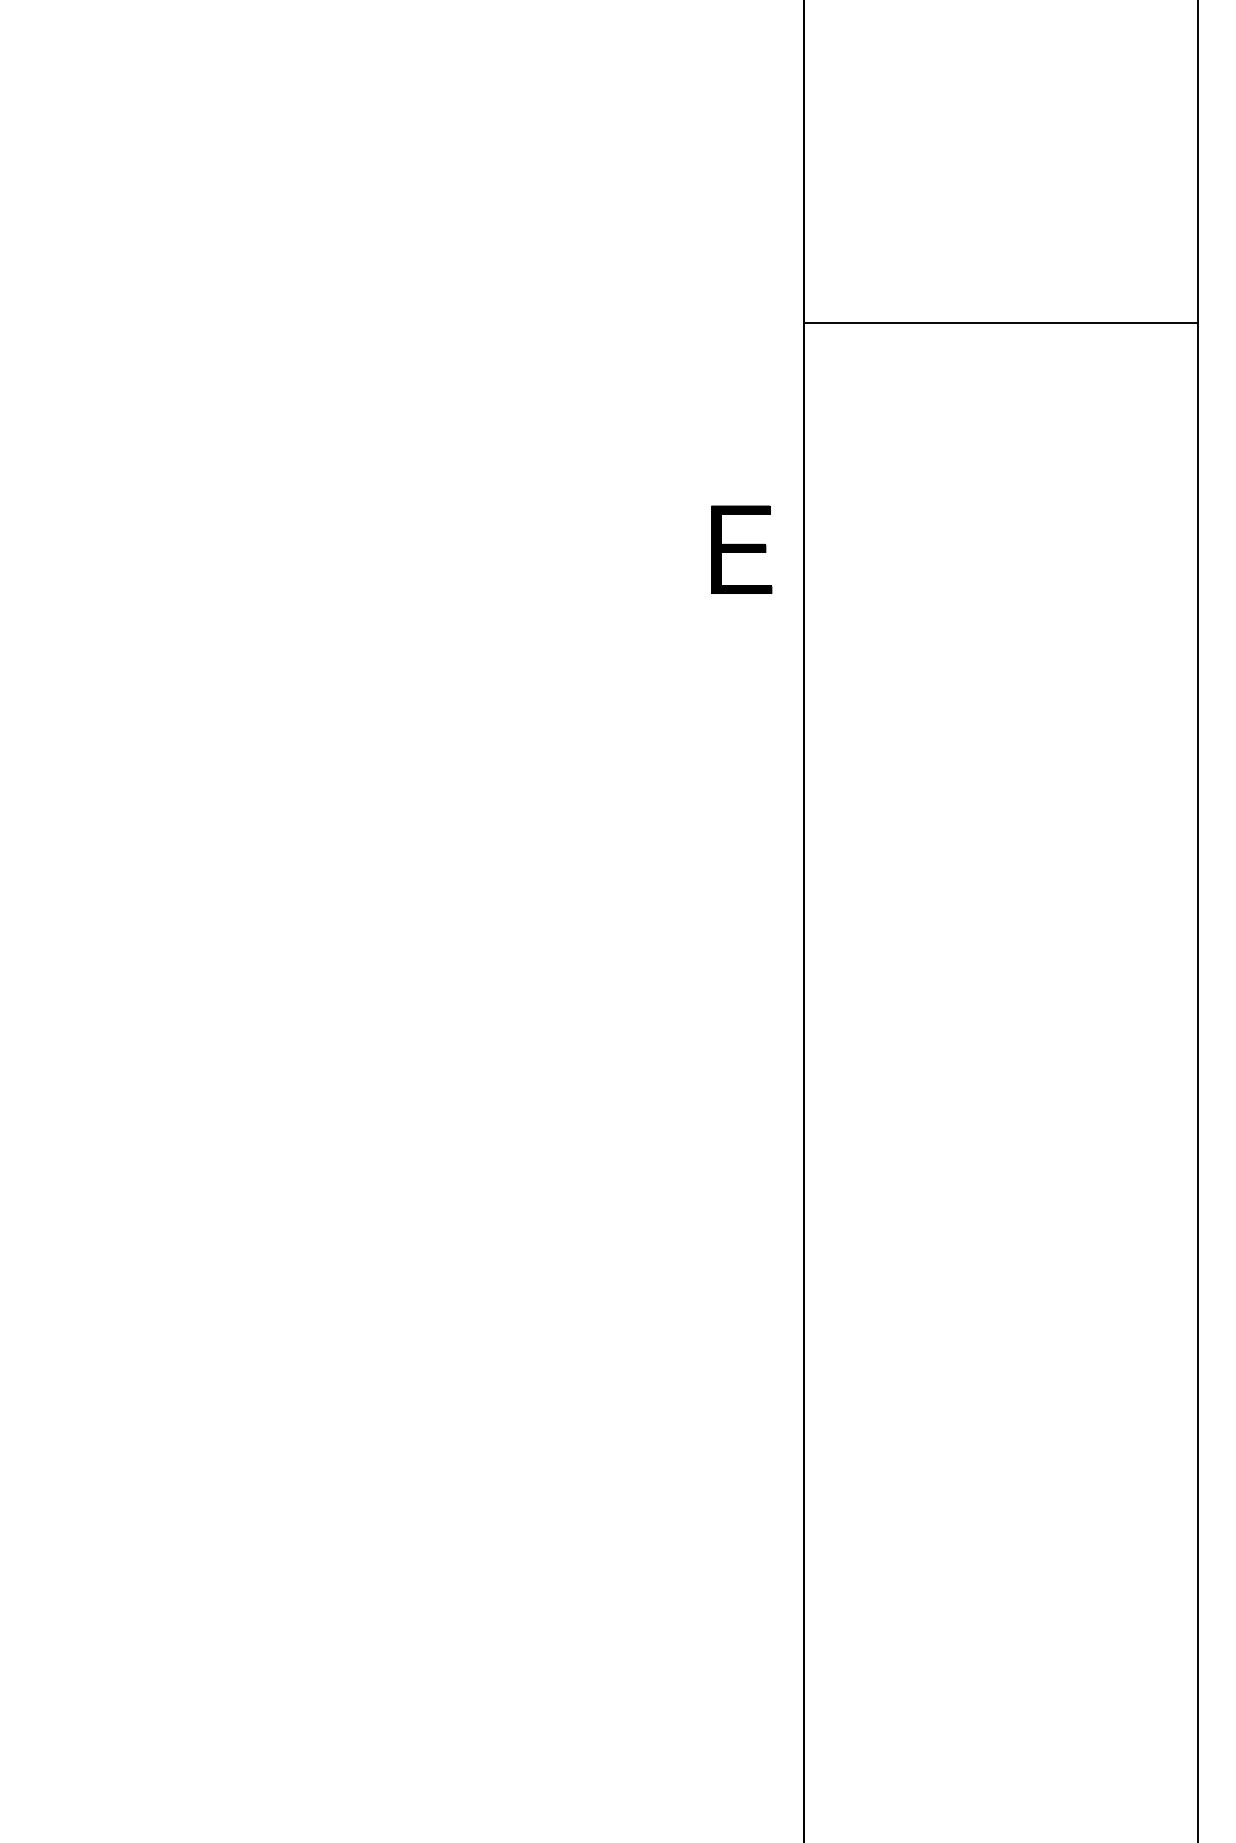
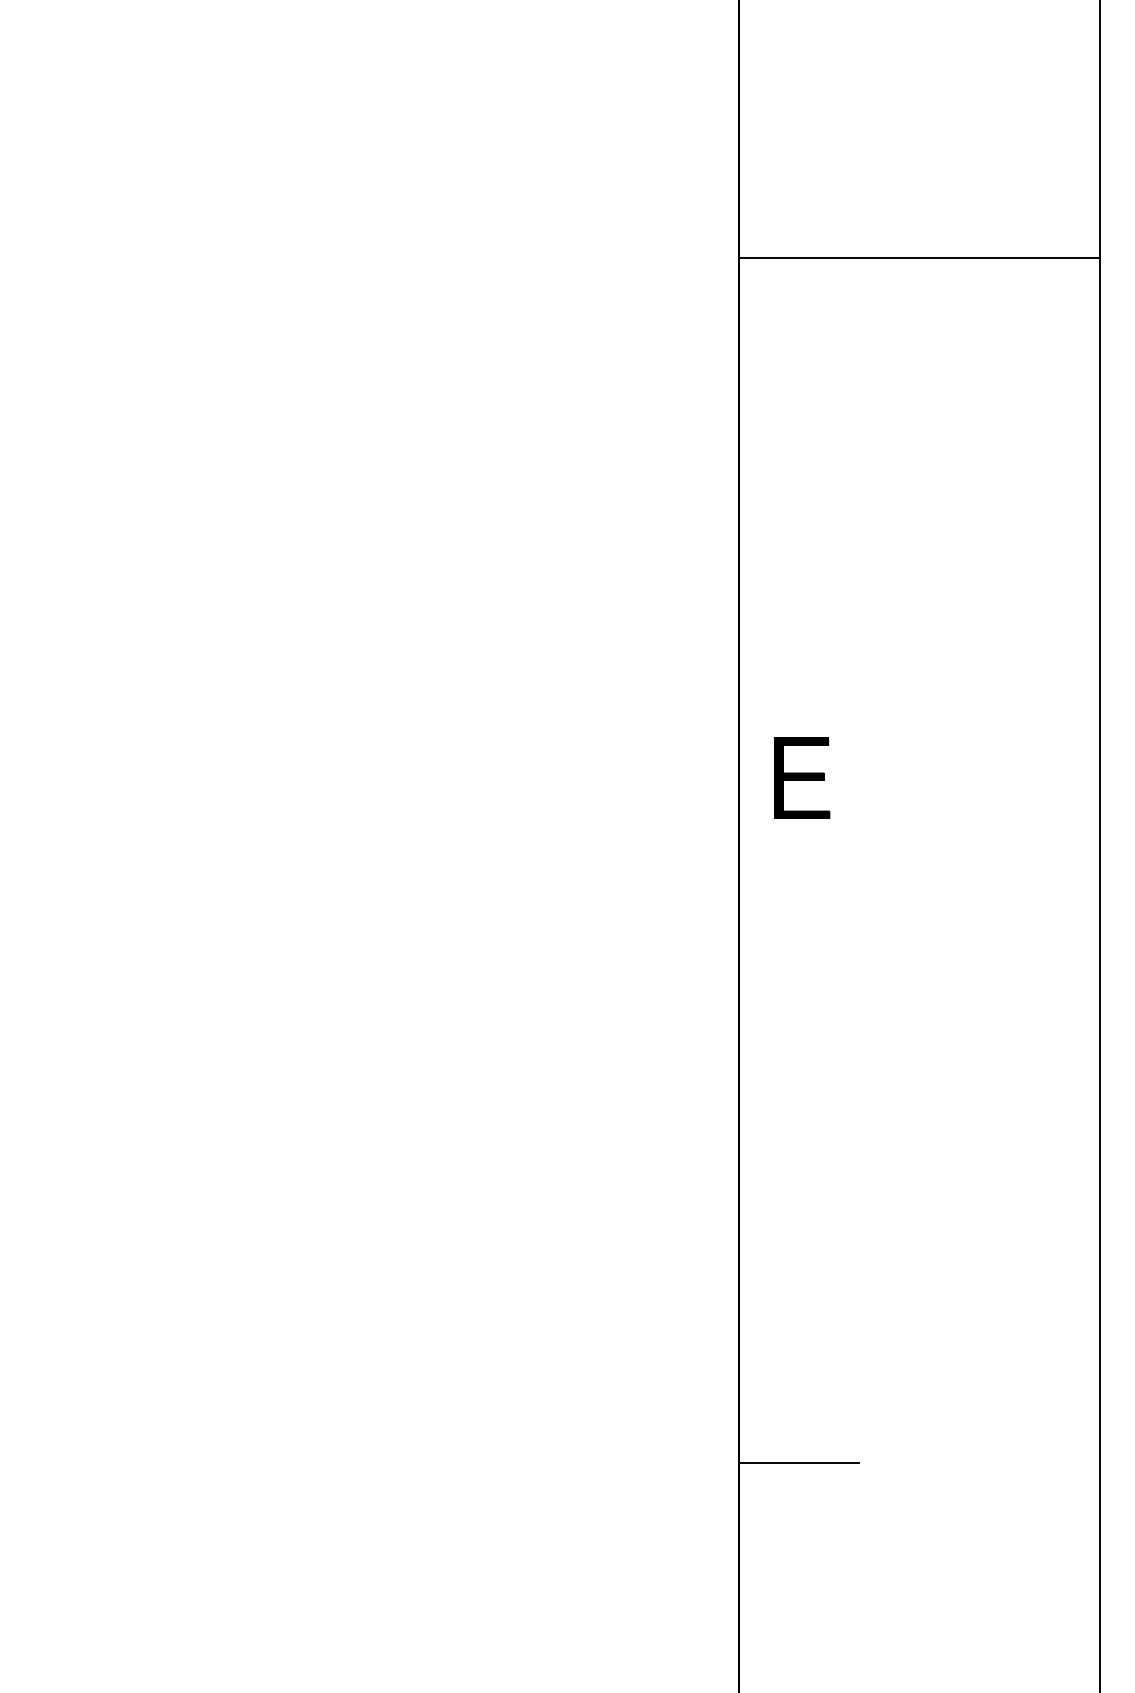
line: (1000, 322) -> (918, 257), moved
part: (742, 549) -> (802, 777), moved
line: (869, 1593) -> (798, 1463), added

